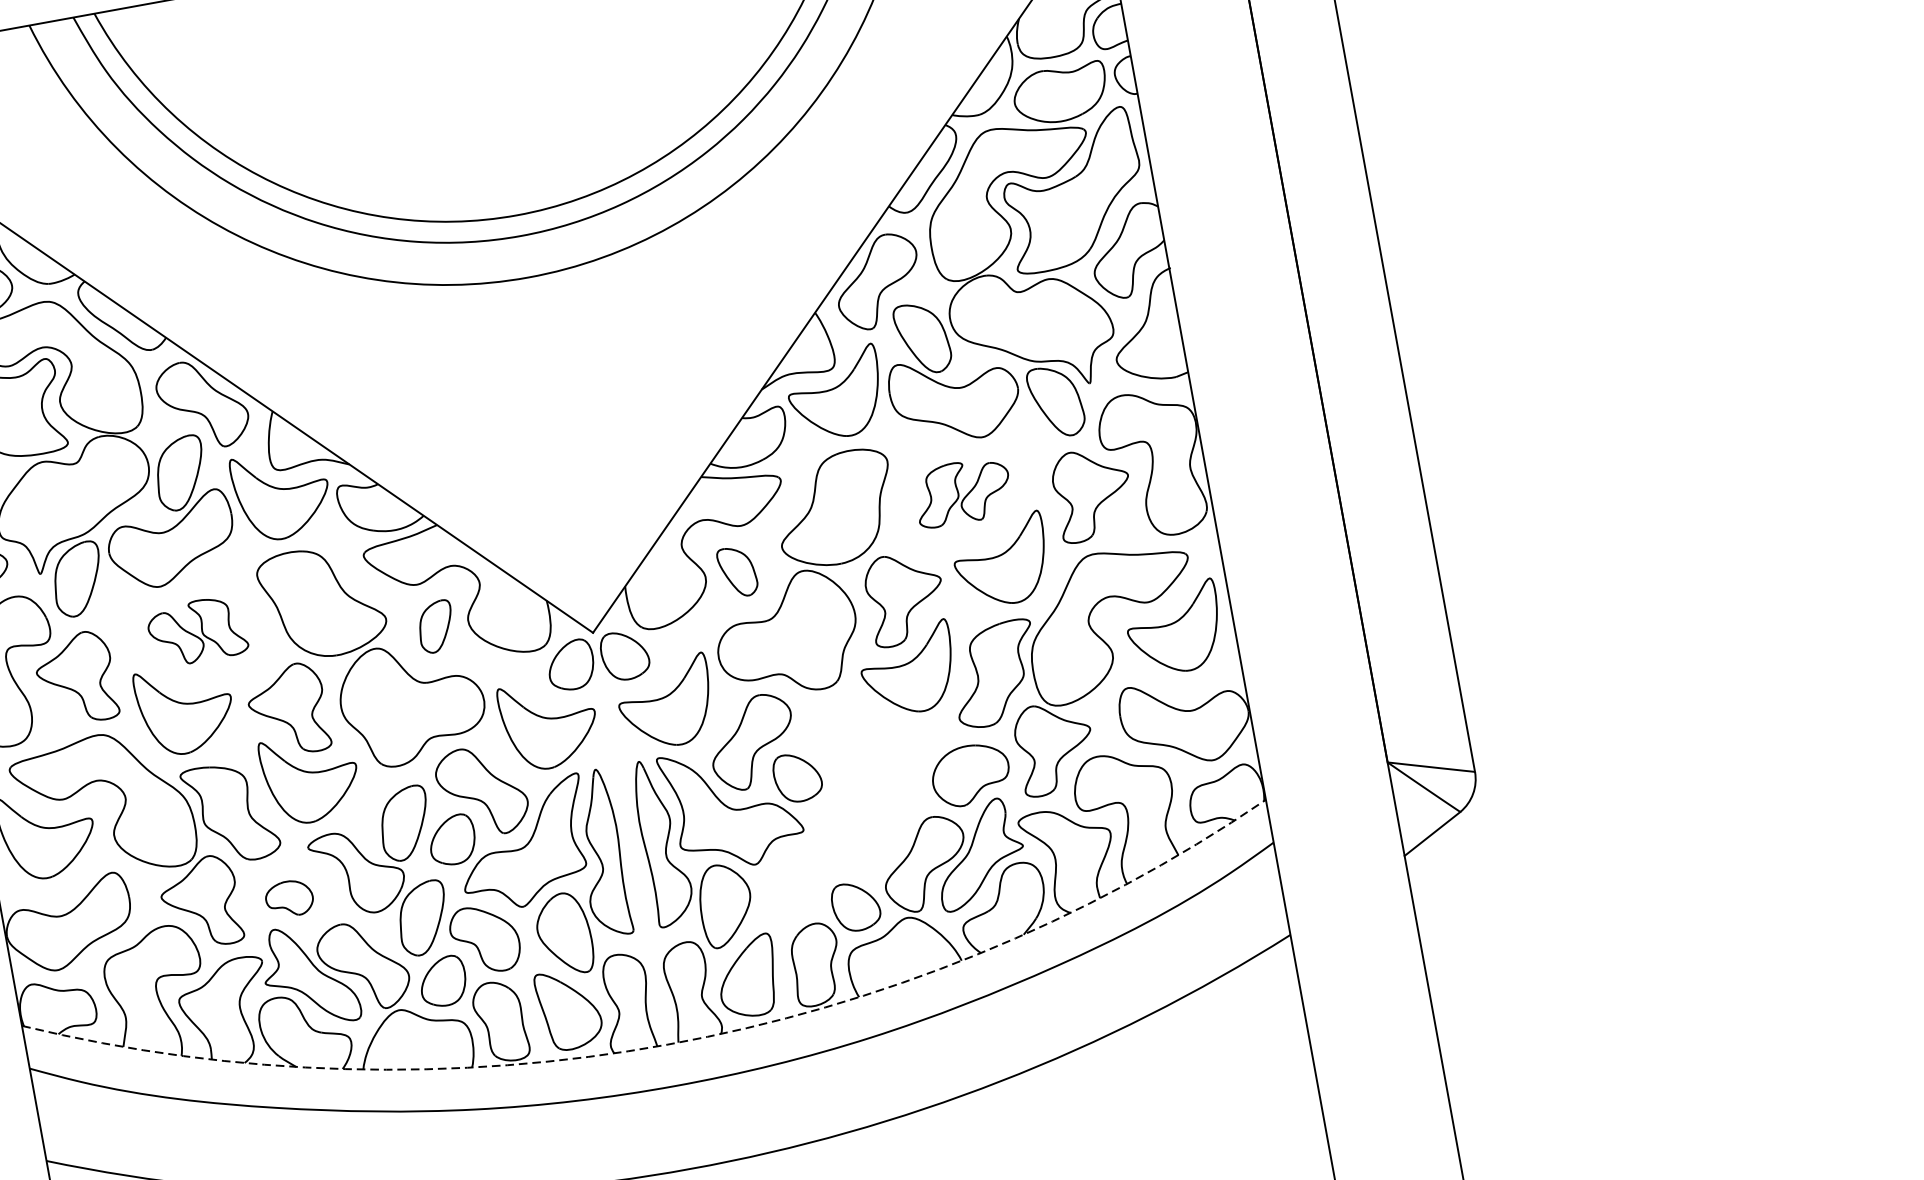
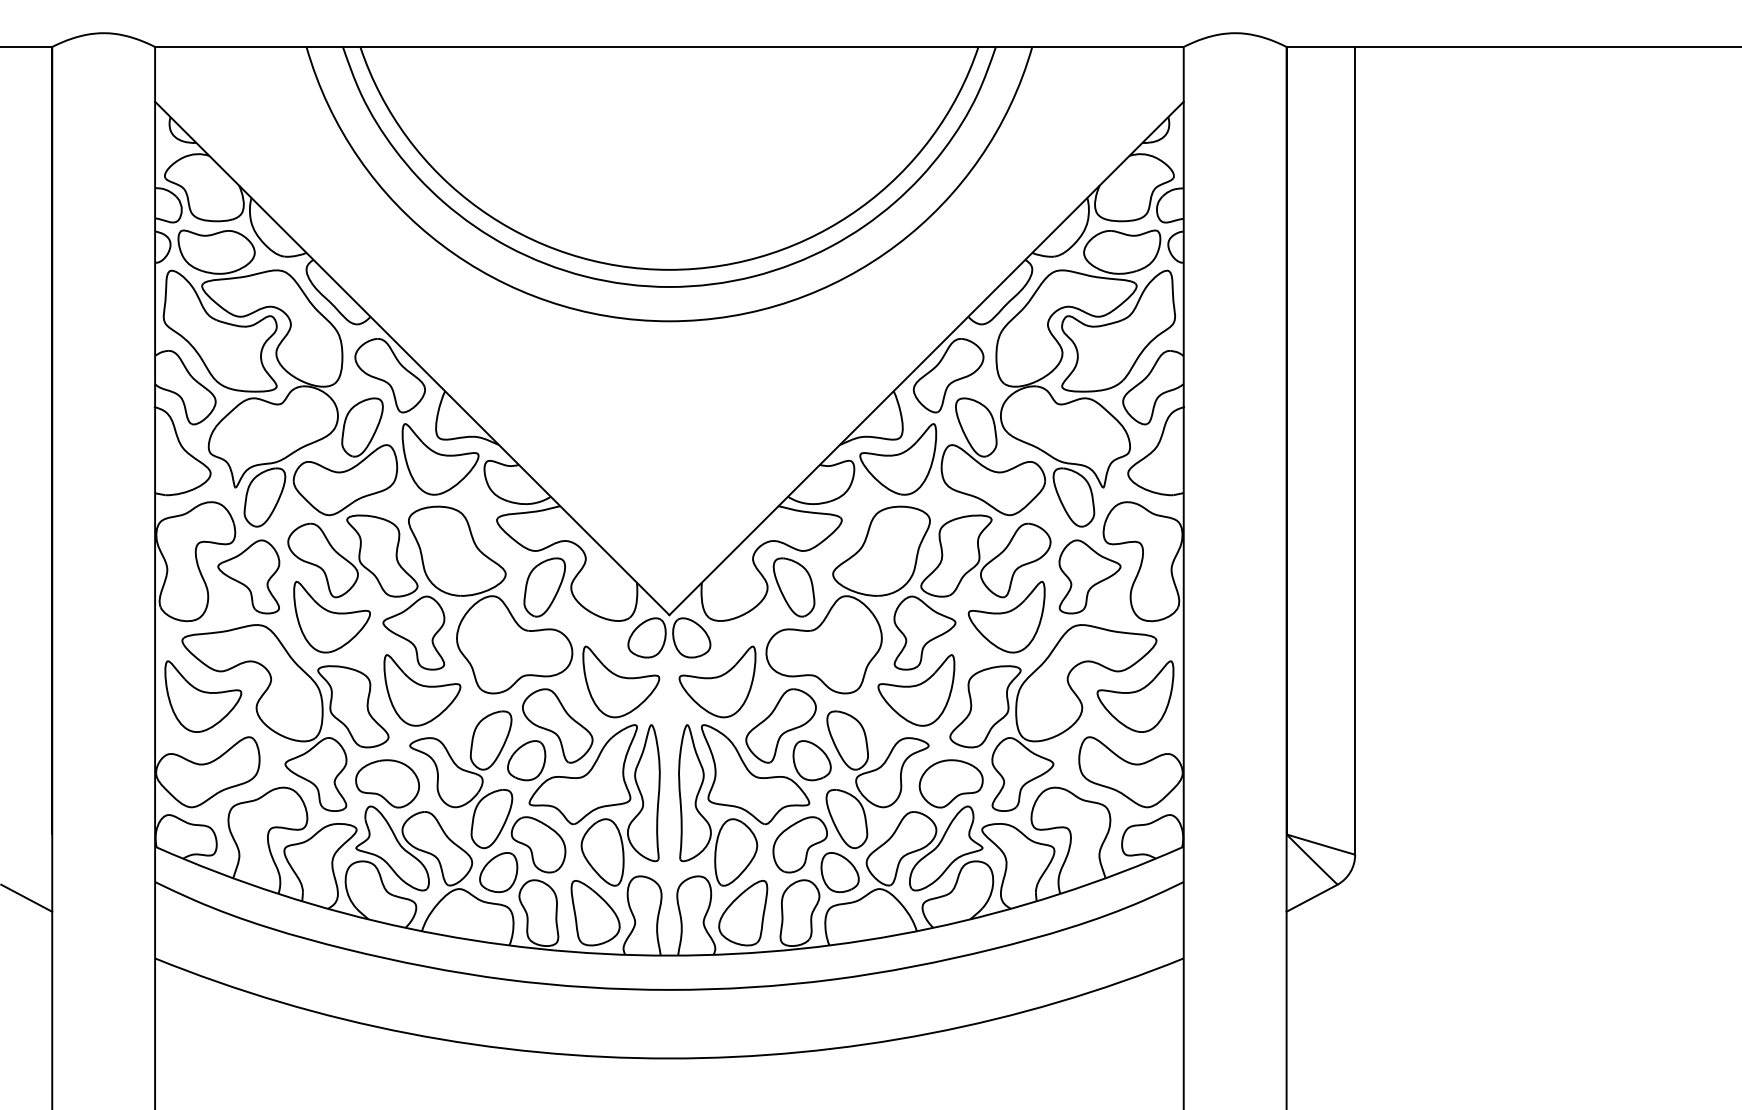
part: (962, 492) -> (985, 556), size x1.67
part: (737, 572) -> (793, 587), size x1.43
part: (435, 626) -> (544, 587), size x1.43
part: (196, 631) -> (352, 556), size x1.67
part: (850, 806) -> (850, 791), added
part: (289, 898) -> (387, 783), size x1.67
arc: (667, 1044) -> (669, 955), dashed -> solid

